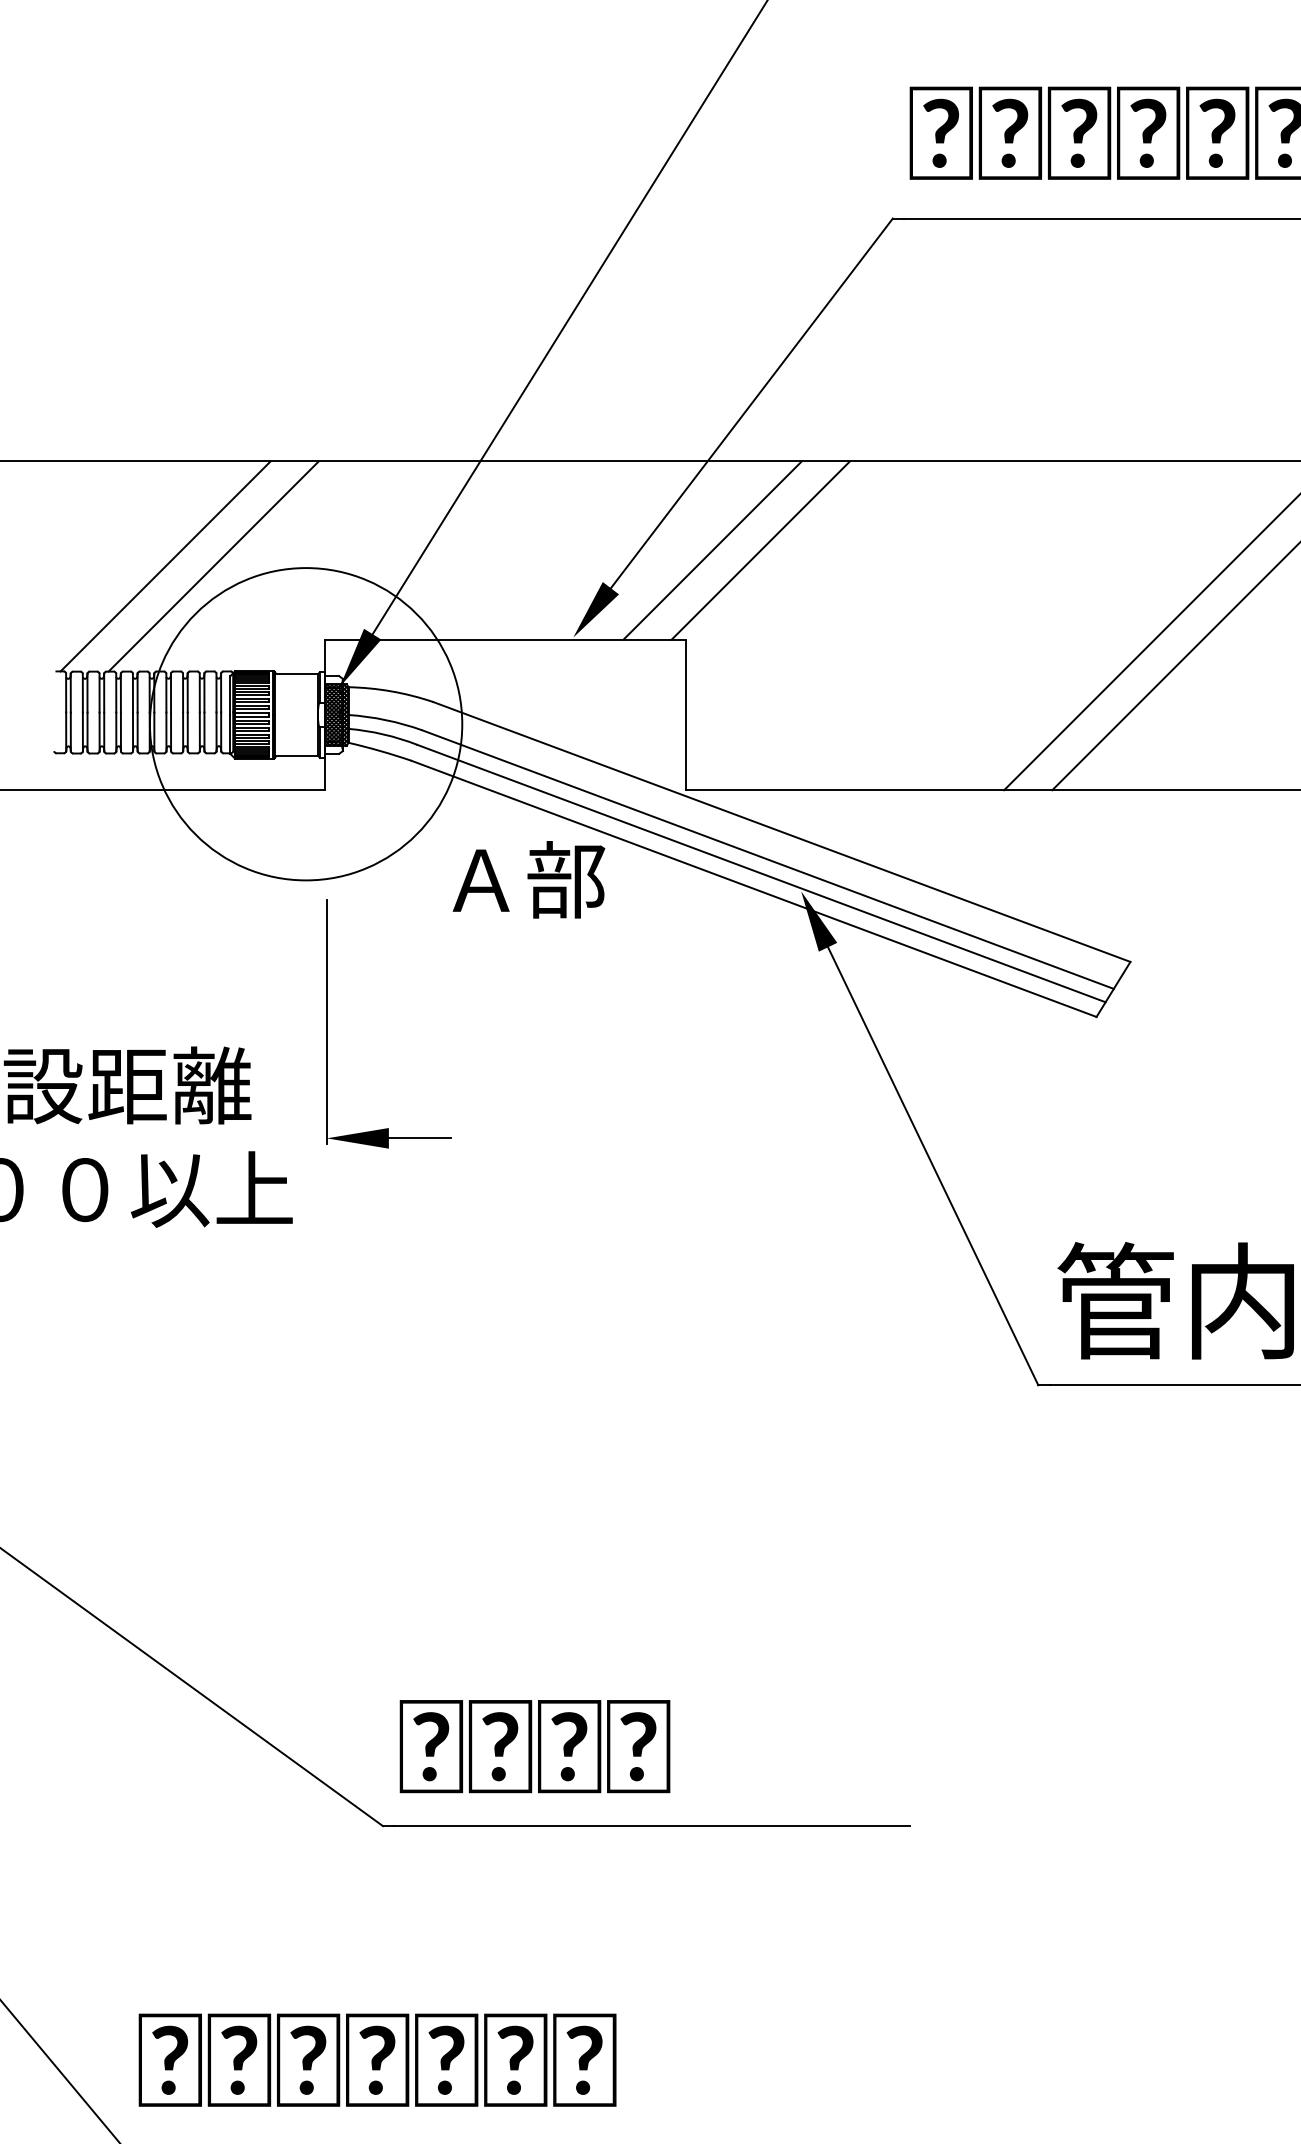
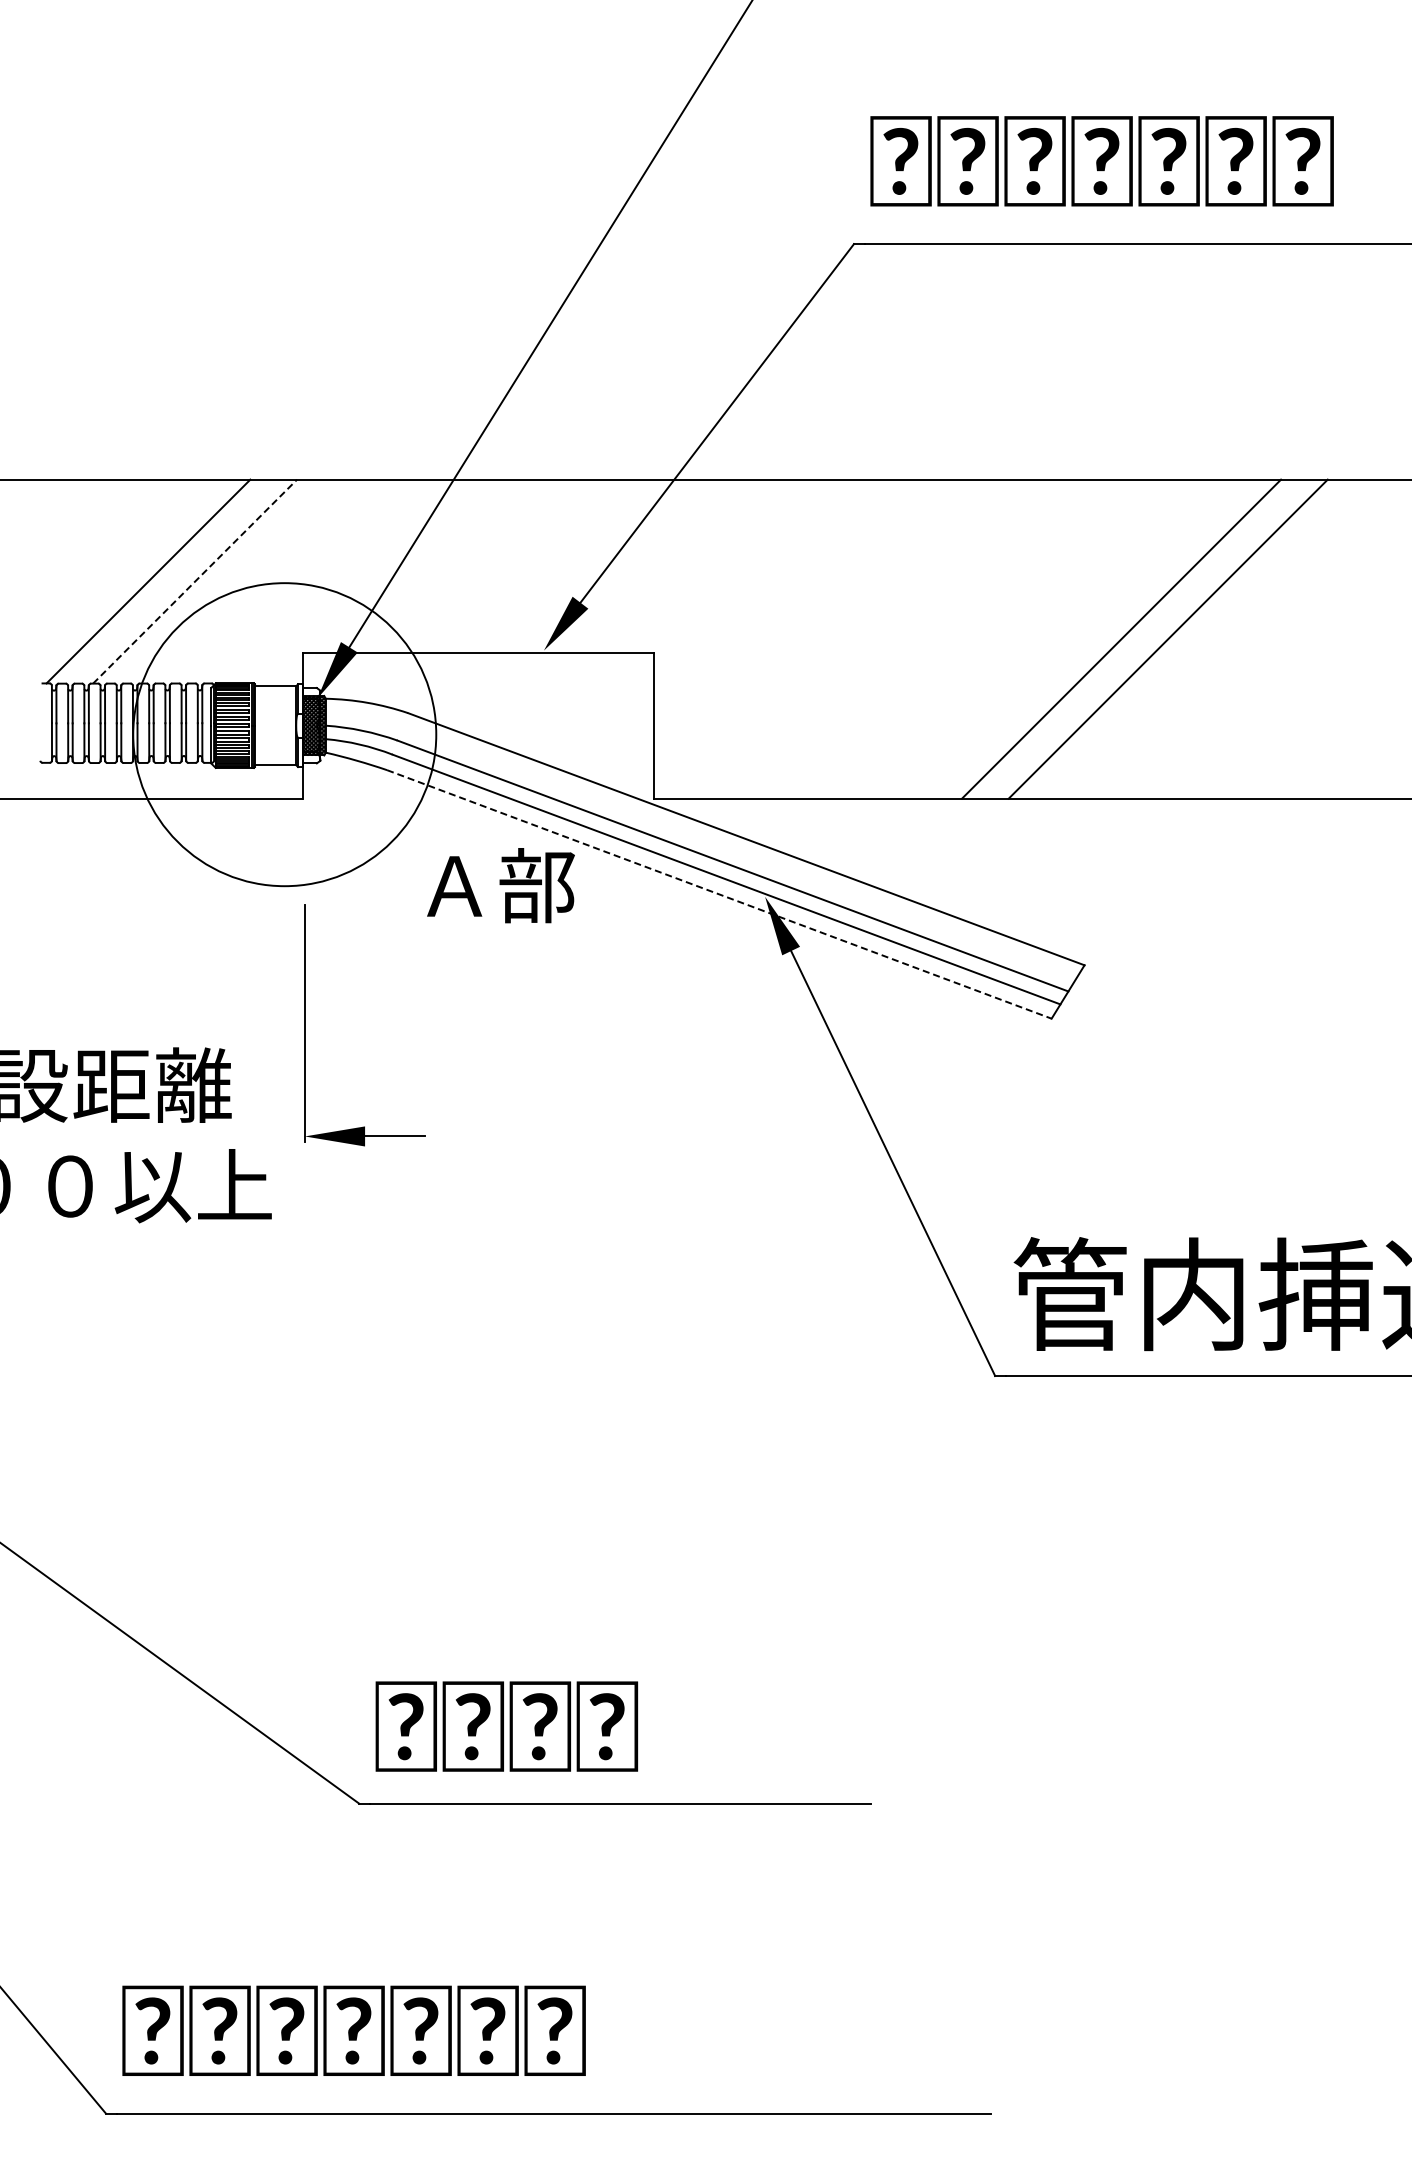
line: (711, 549) -> (678, 565), removed
line: (760, 549) -> (725, 565), removed
line: (214, 566) -> (195, 581), solid -> dashed
line: (754, 888) -> (719, 894), solid -> dashed

